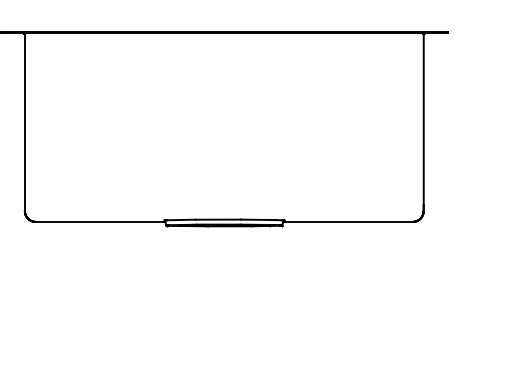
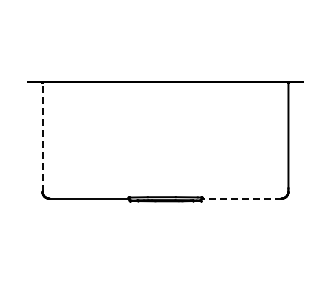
line: (24, 121) -> (42, 136), solid -> dashed
line: (347, 221) -> (241, 198), solid -> dashed

